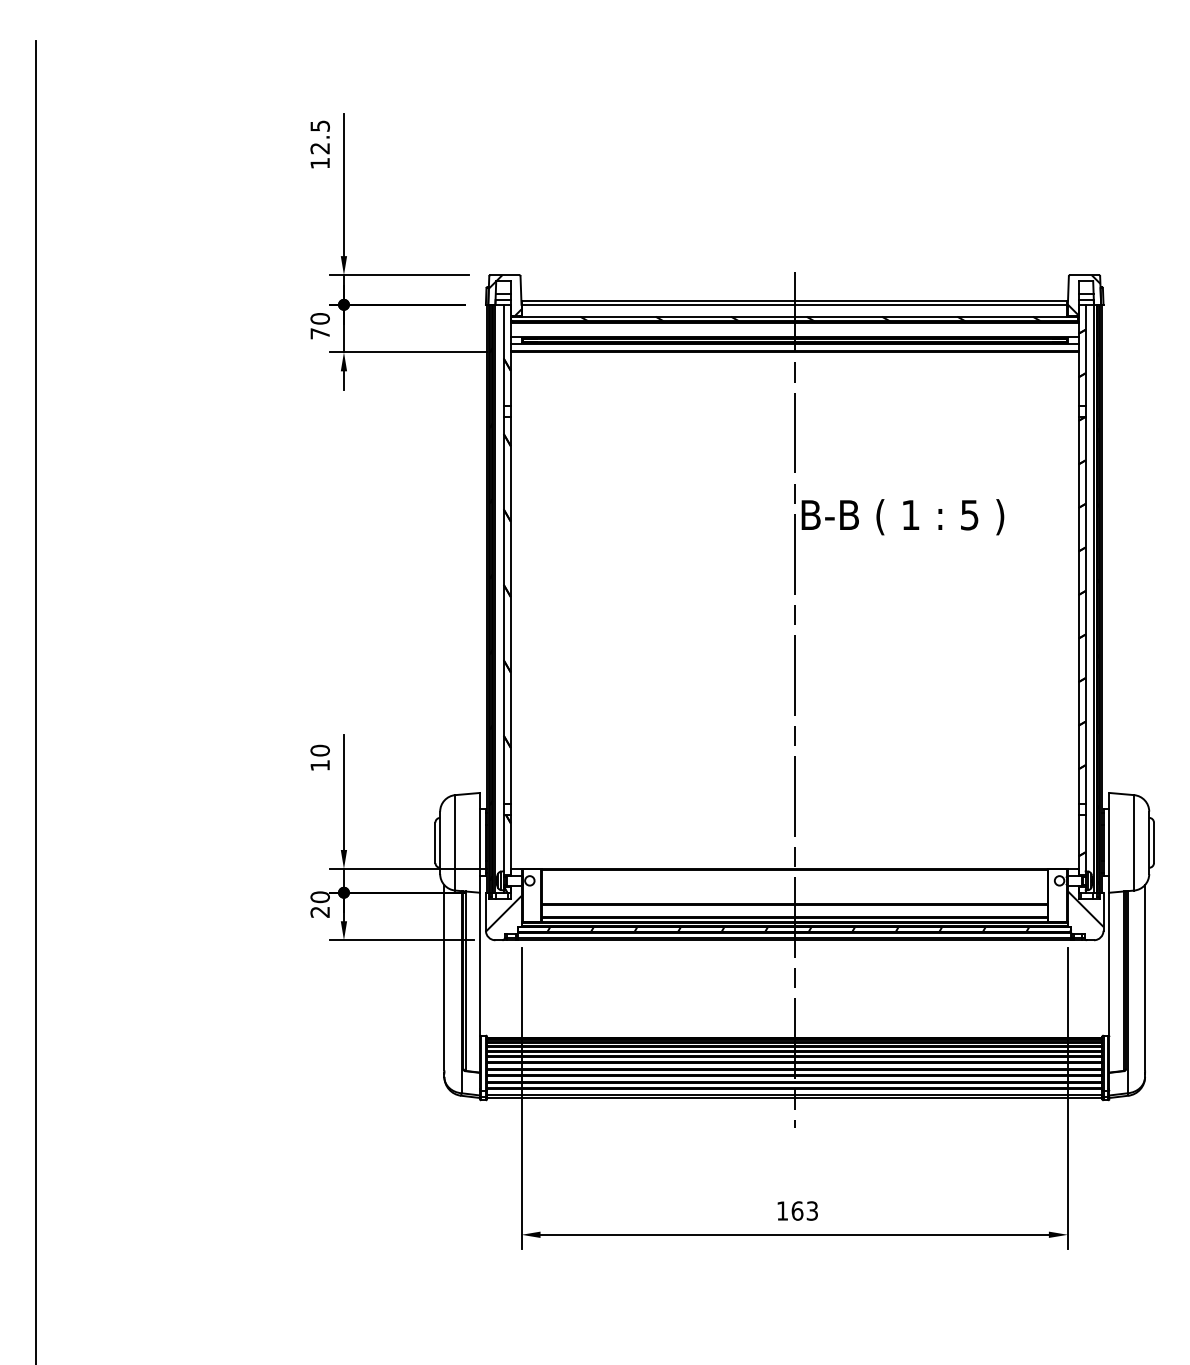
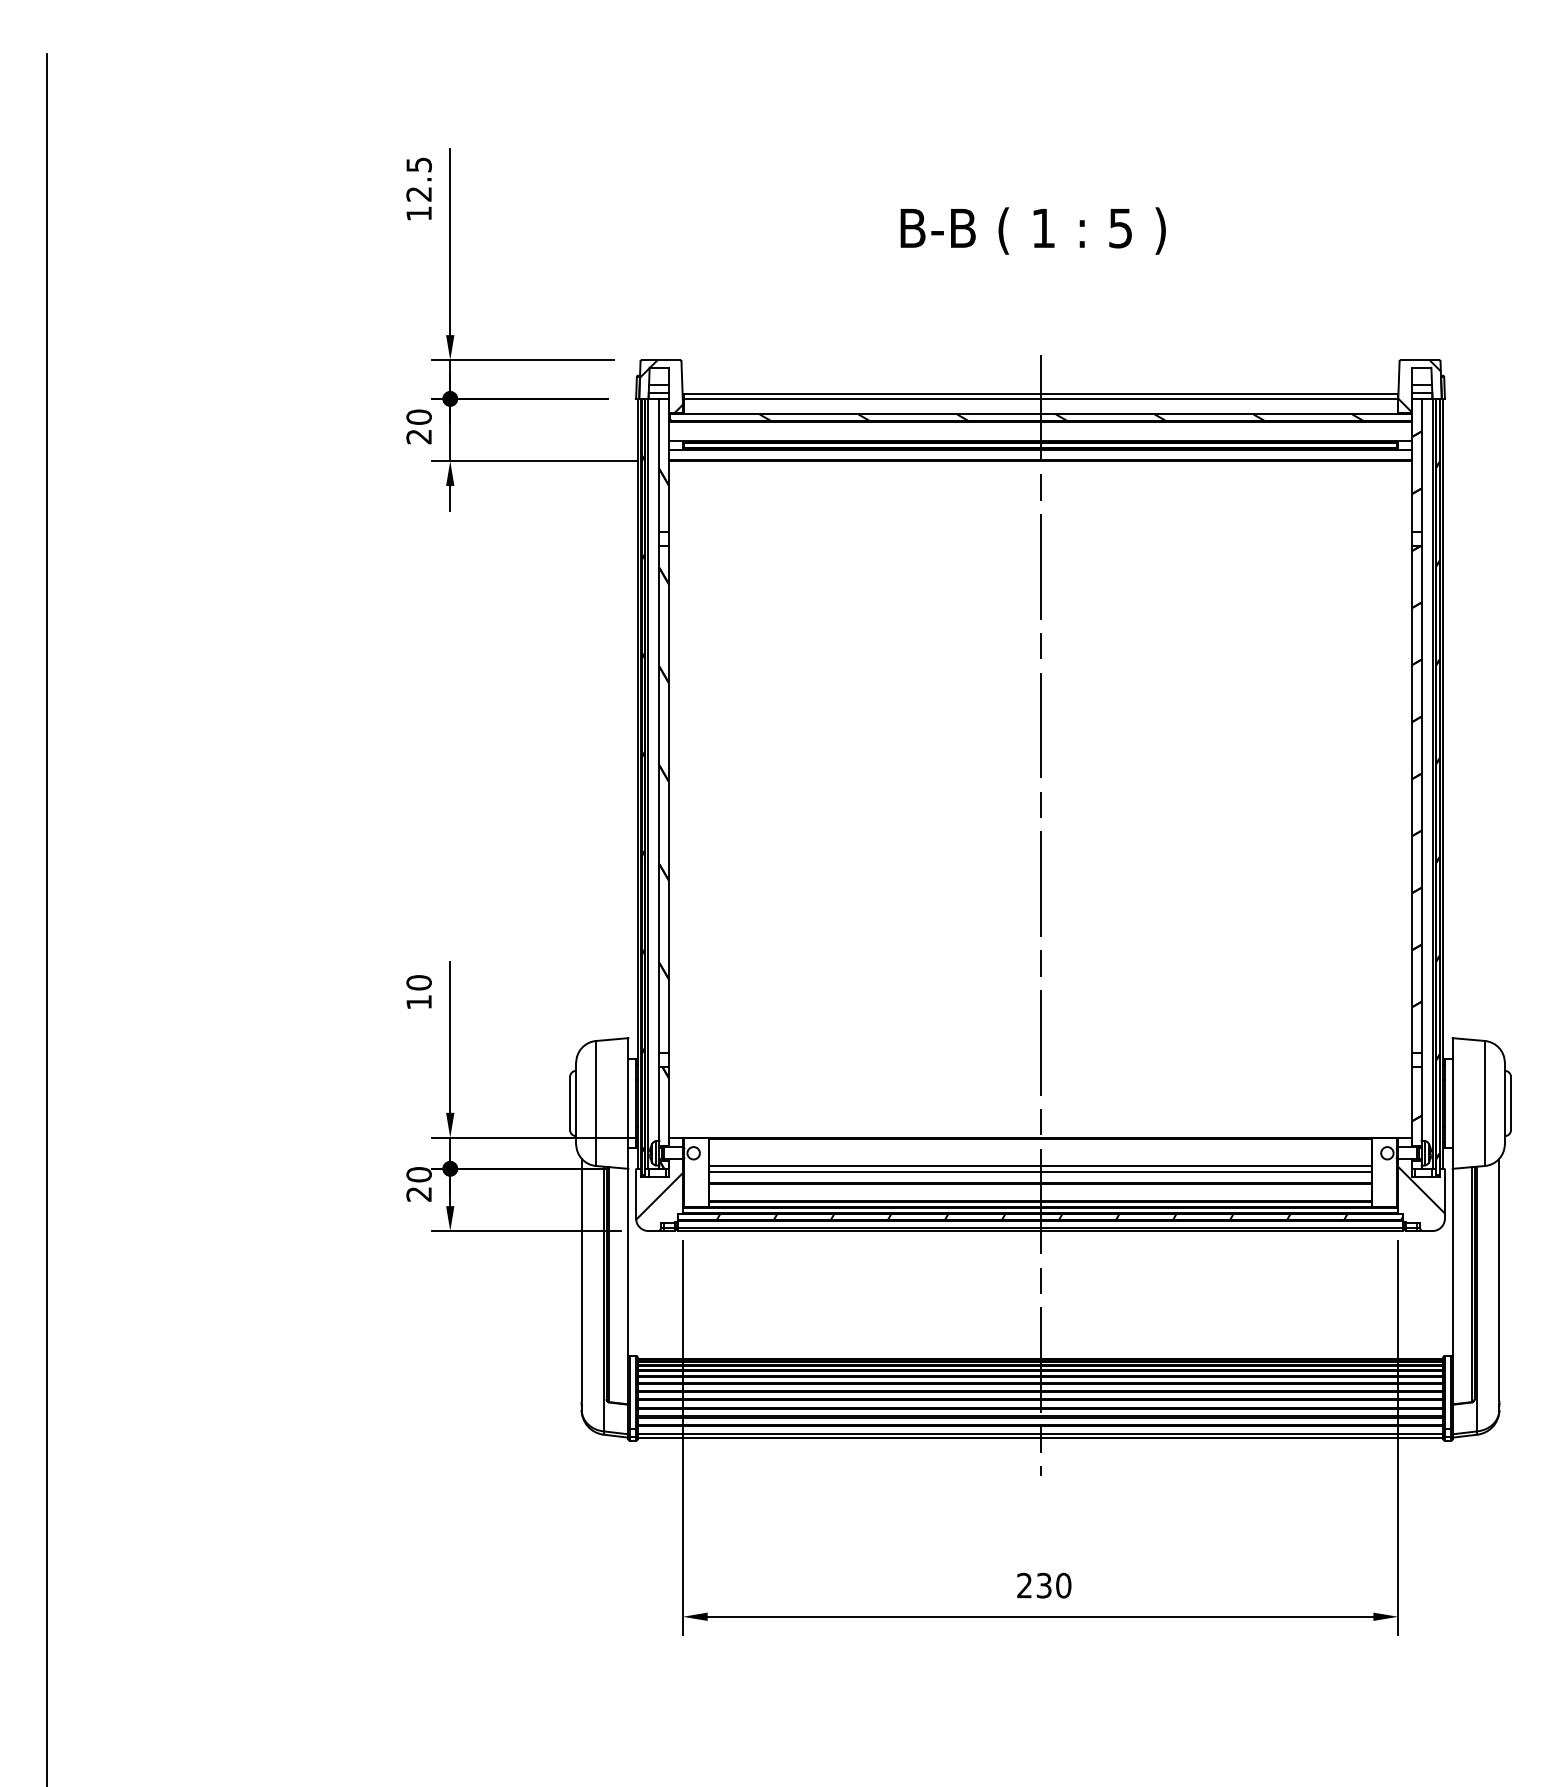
text: (319, 333) -> (418, 436), 70 -> 20
text: (902, 516) -> (1032, 230), moved
line: (794, 890) -> (1040, 1165), added
line: (794, 894) -> (1040, 1171), added
text: (797, 1210) -> (1044, 1585), 163 -> 230

